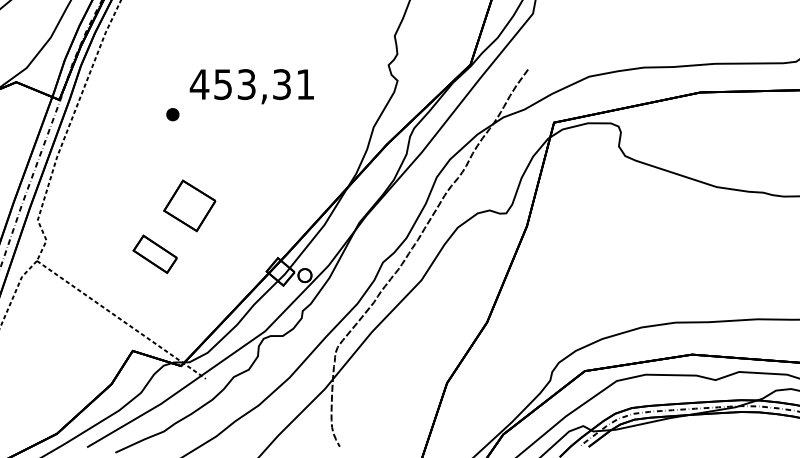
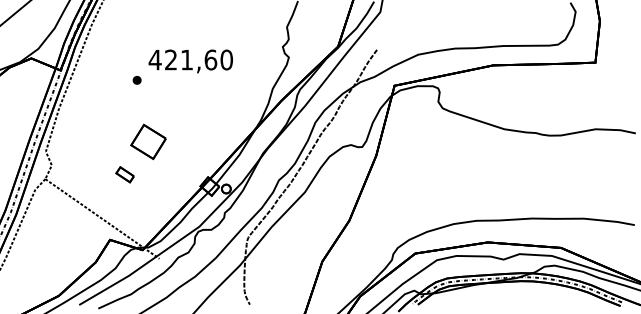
text: (263, 83) -> (198, 59), 453,31 -> 421,60
part: (154, 254) -> (124, 174), size x0.6

